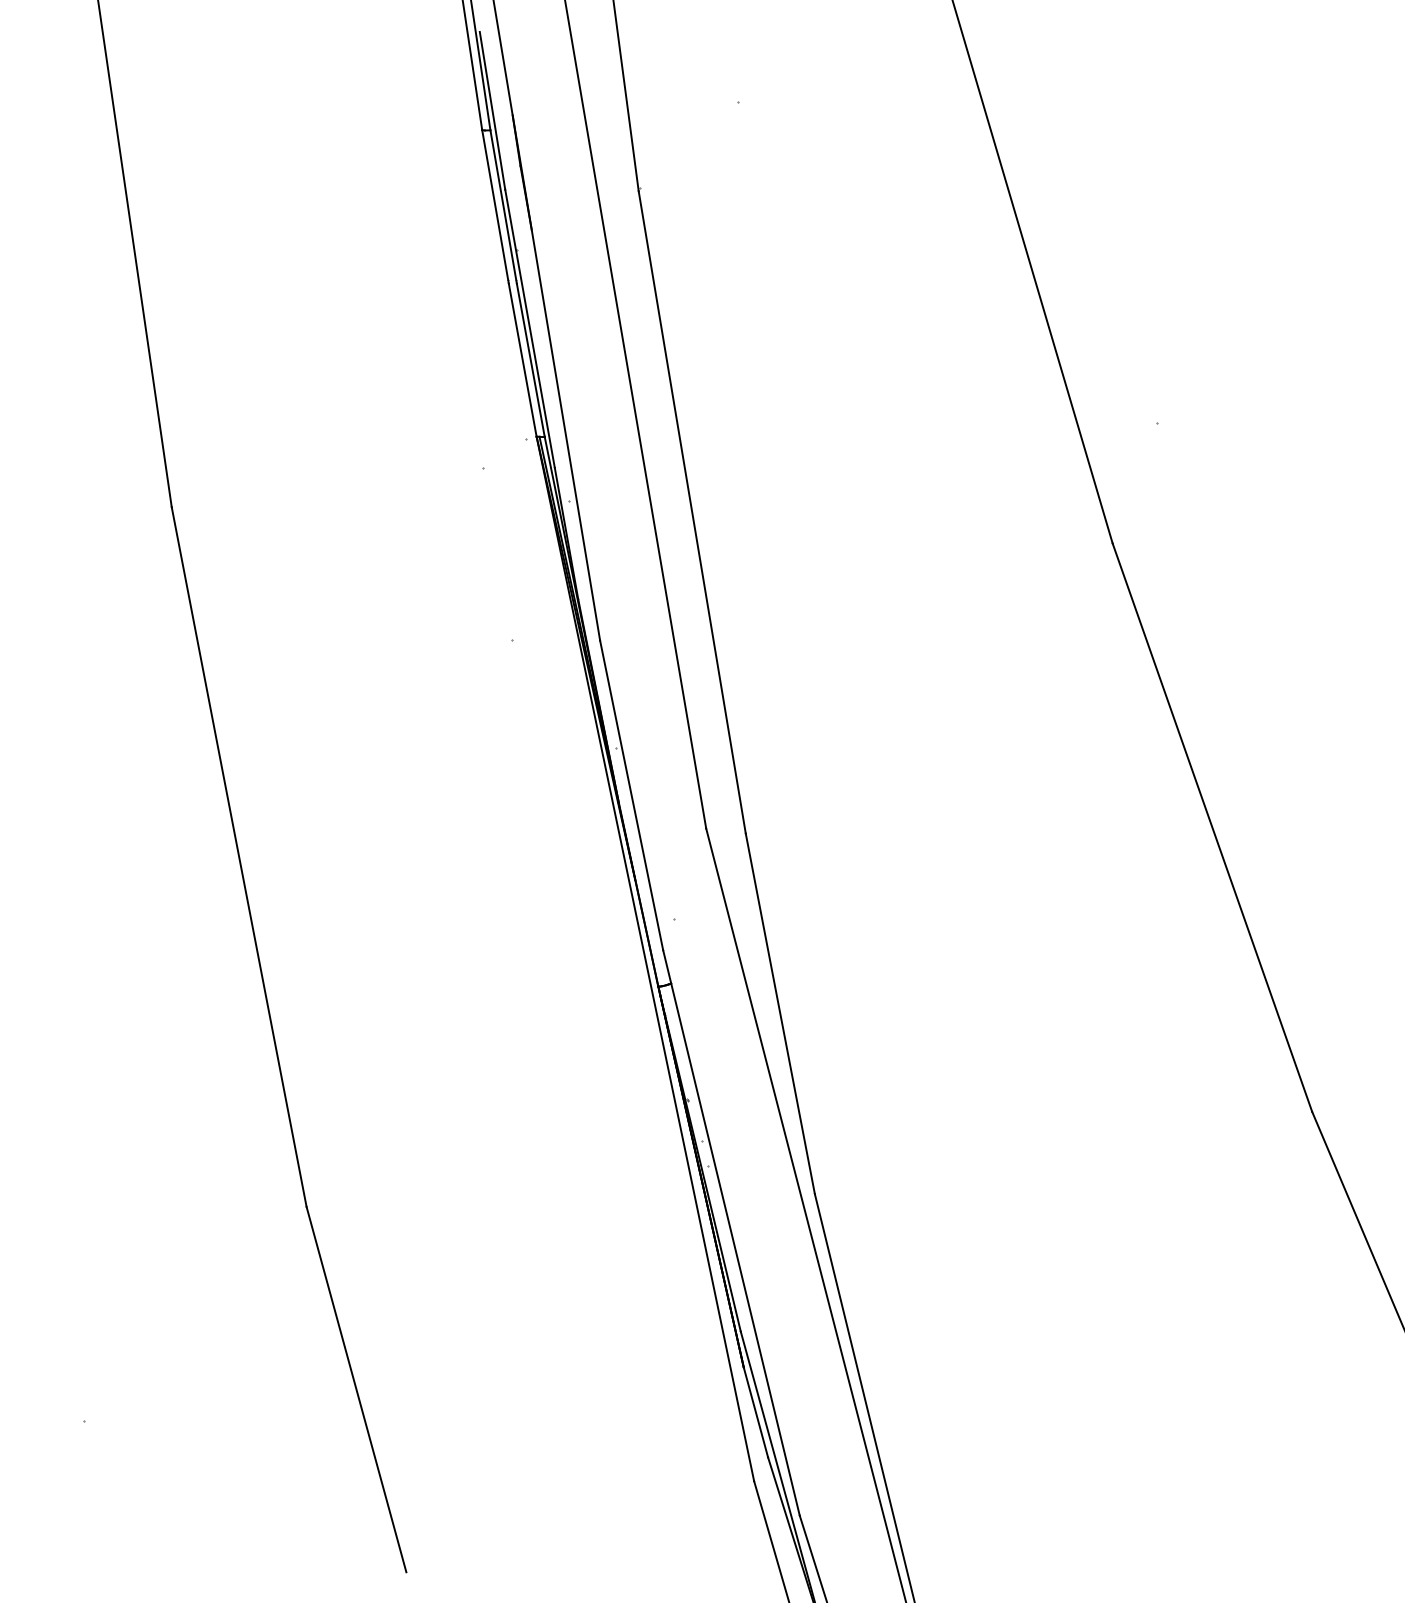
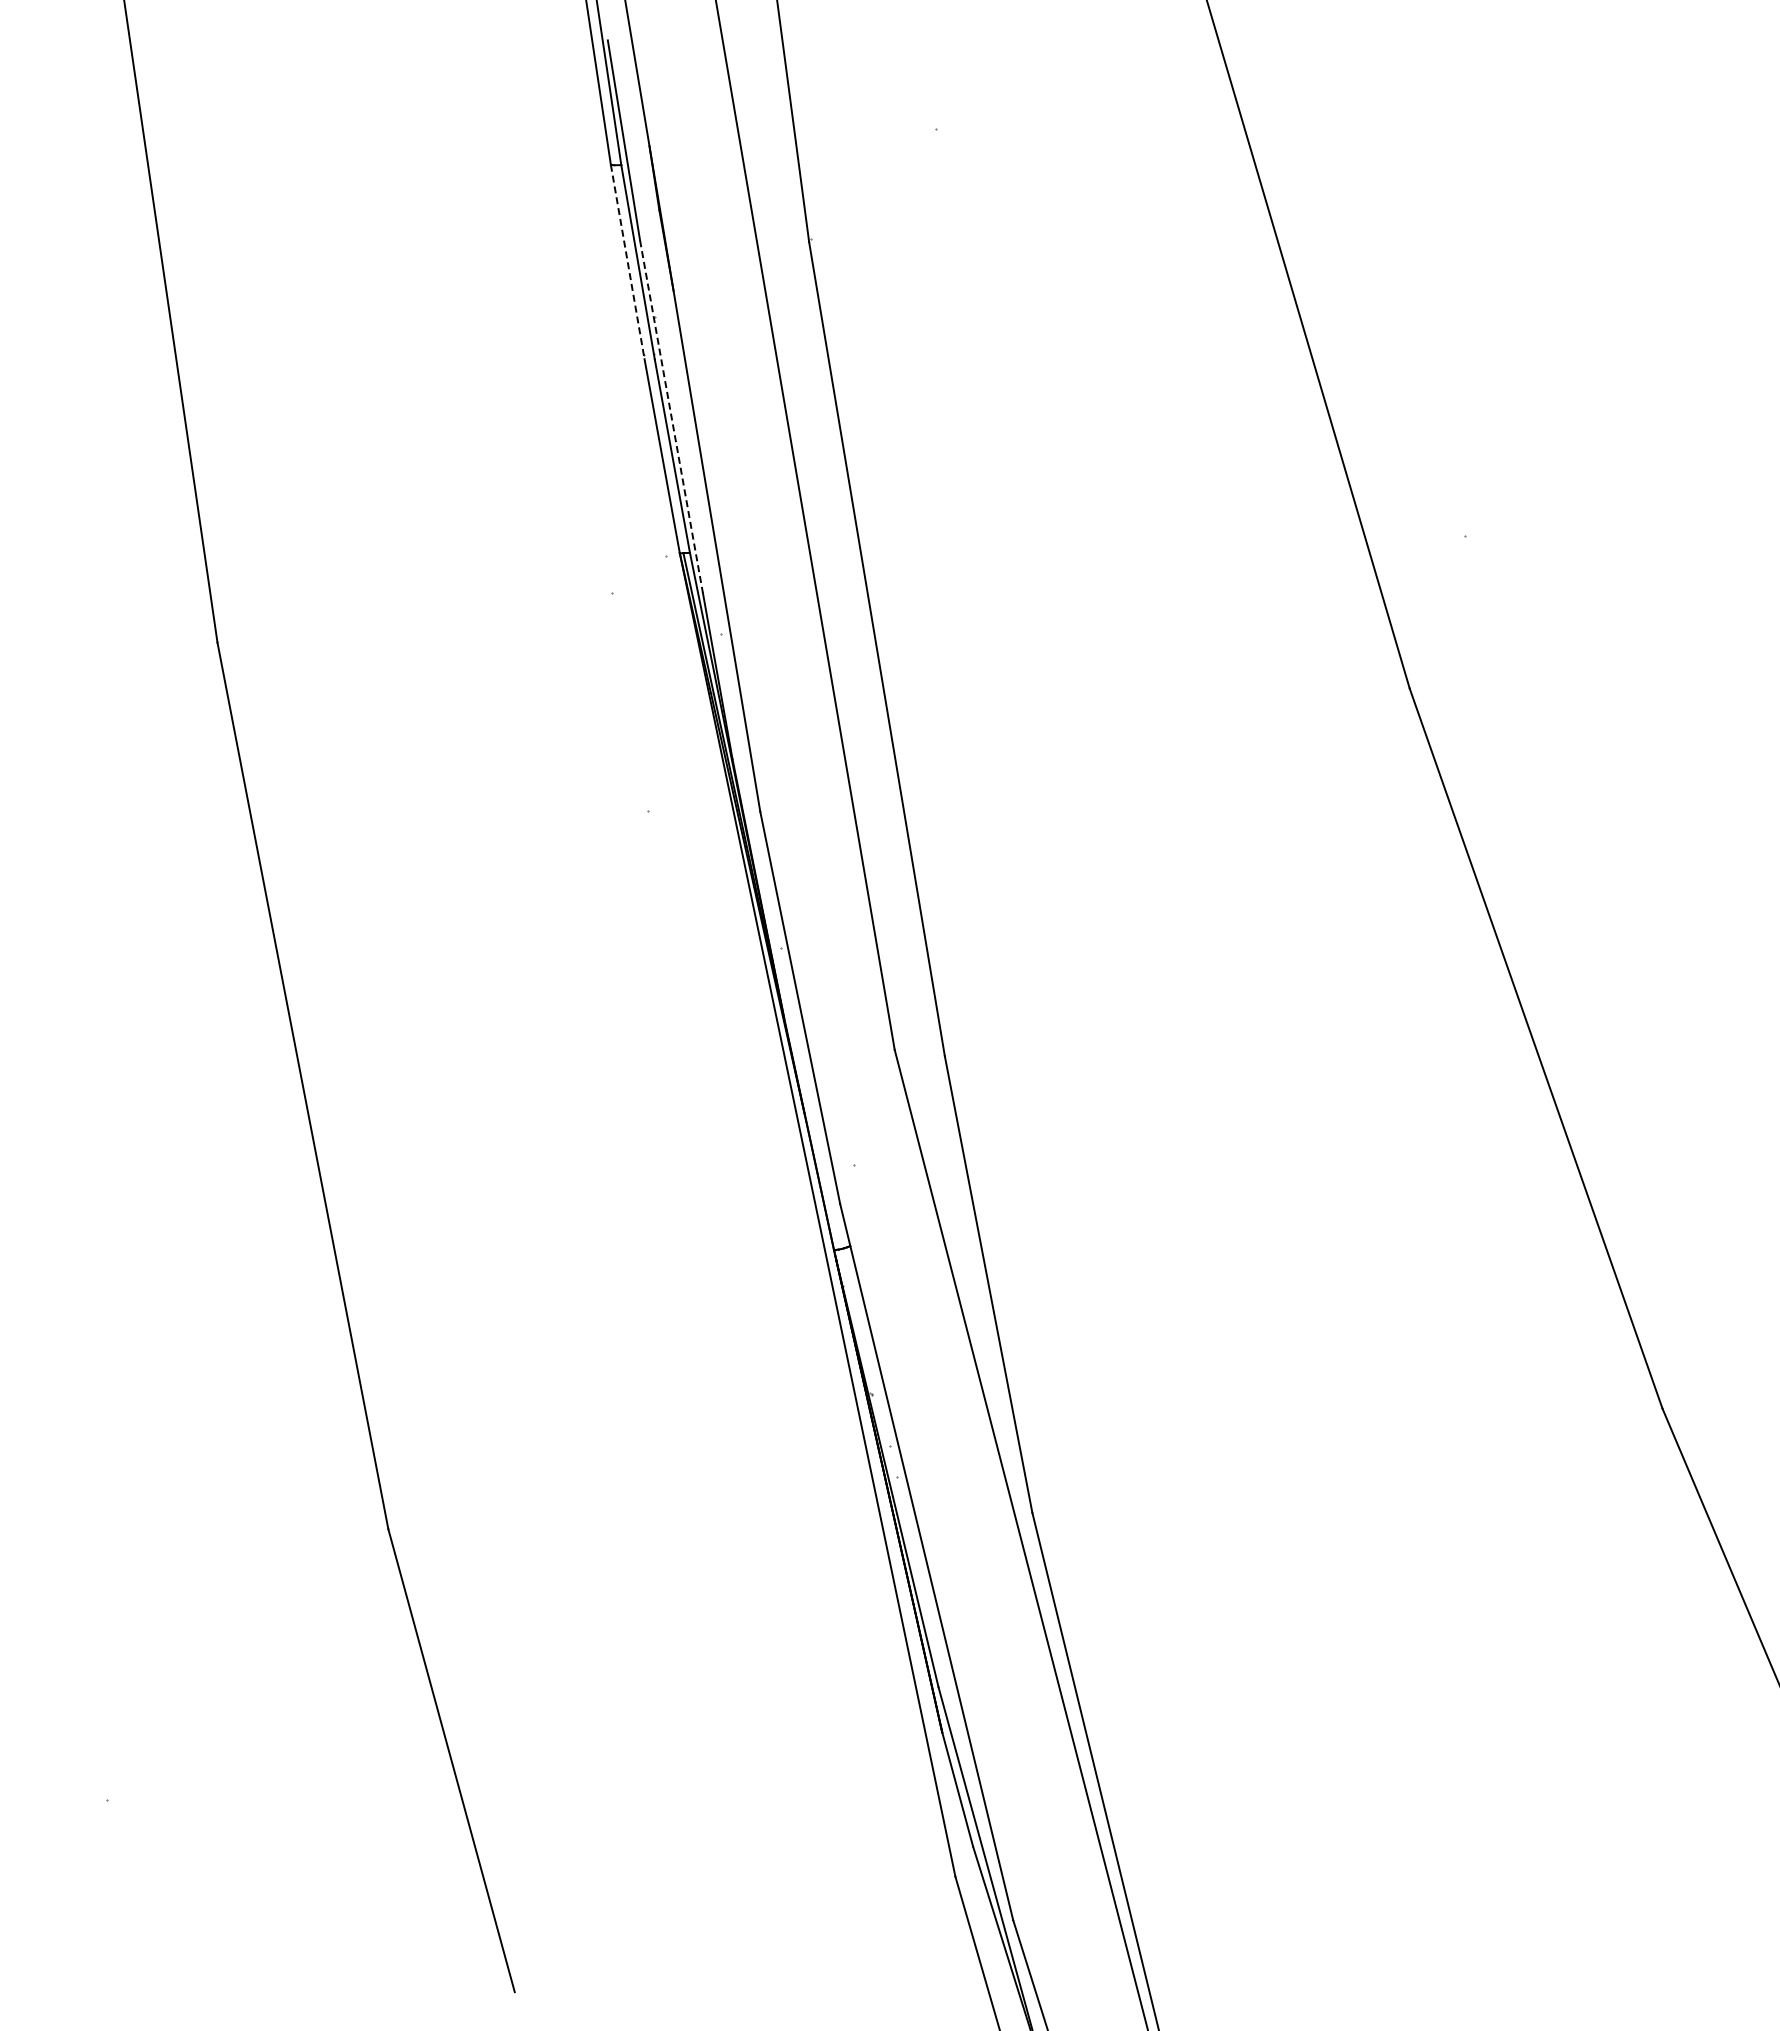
line: (495, 206) -> (627, 261), solid -> dashed
line: (530, 328) -> (671, 416), solid -> dashed

